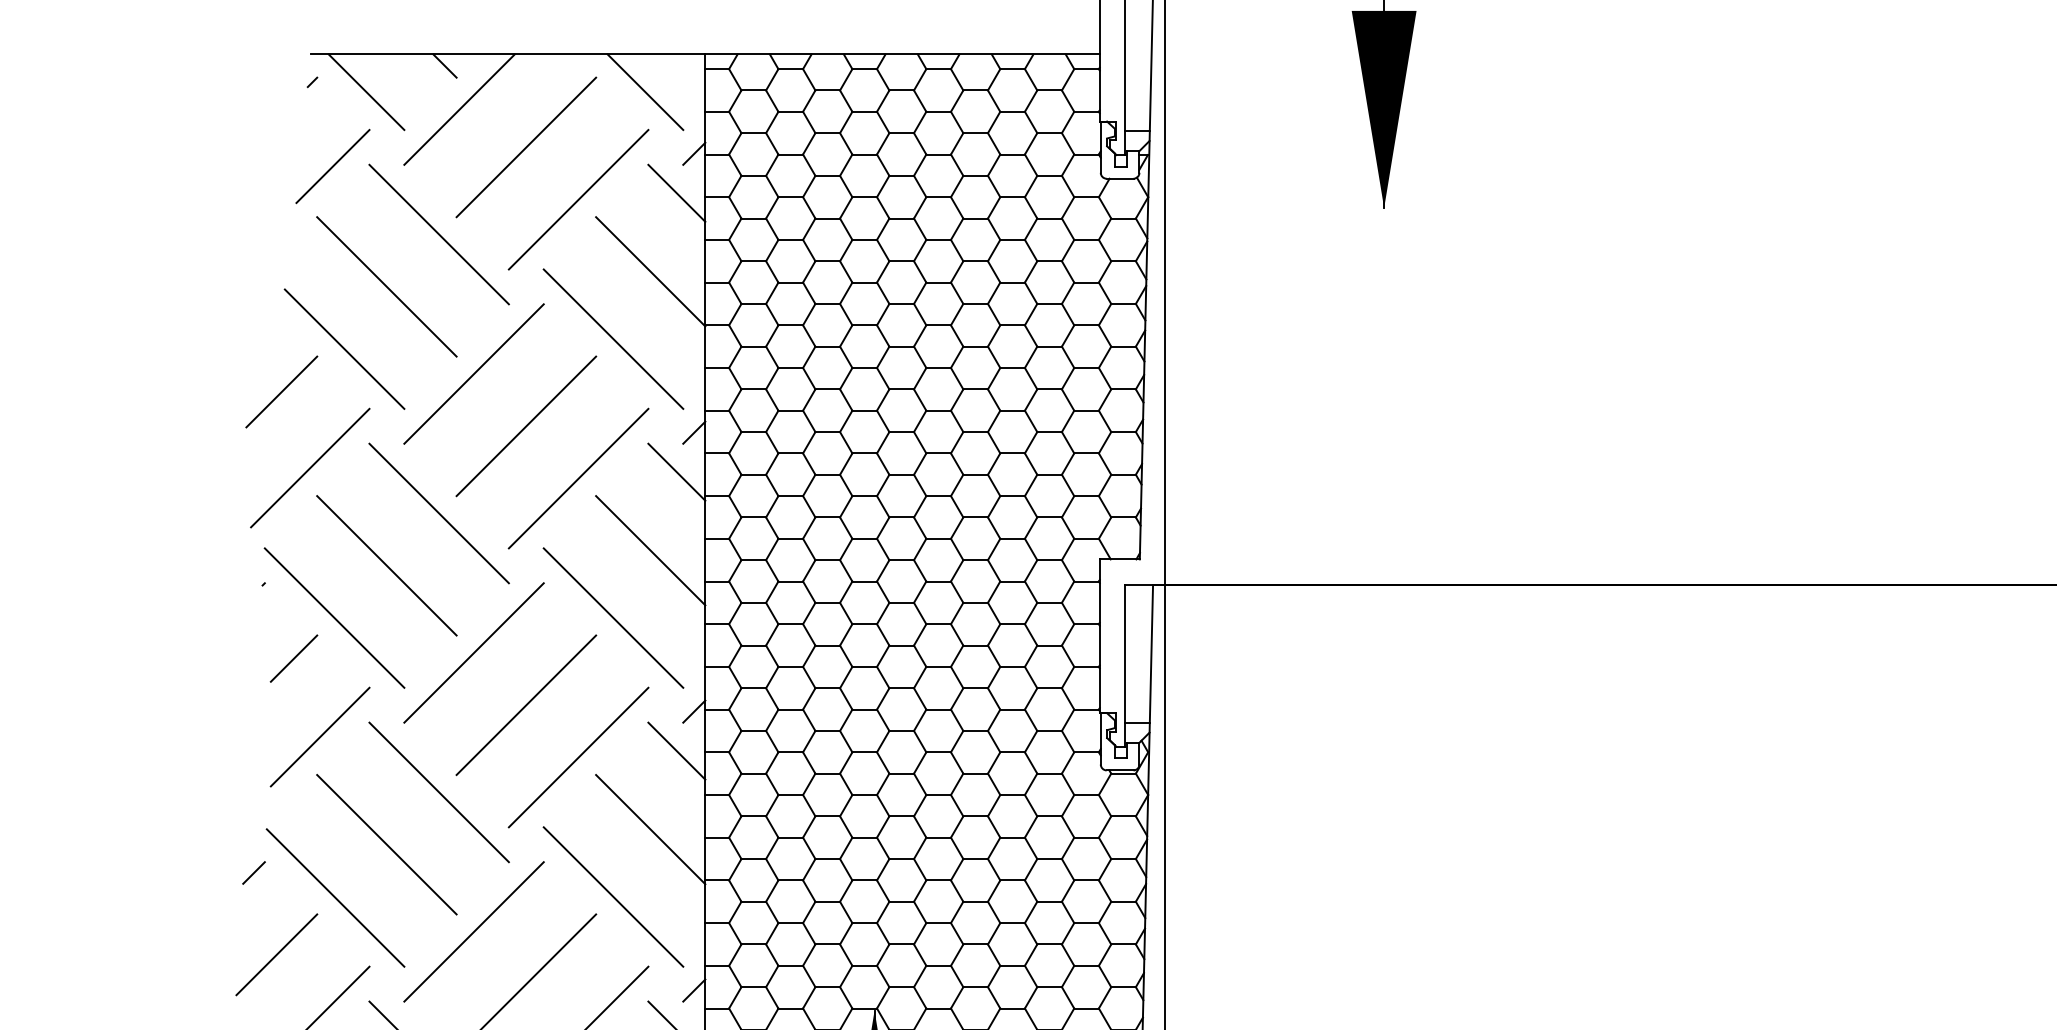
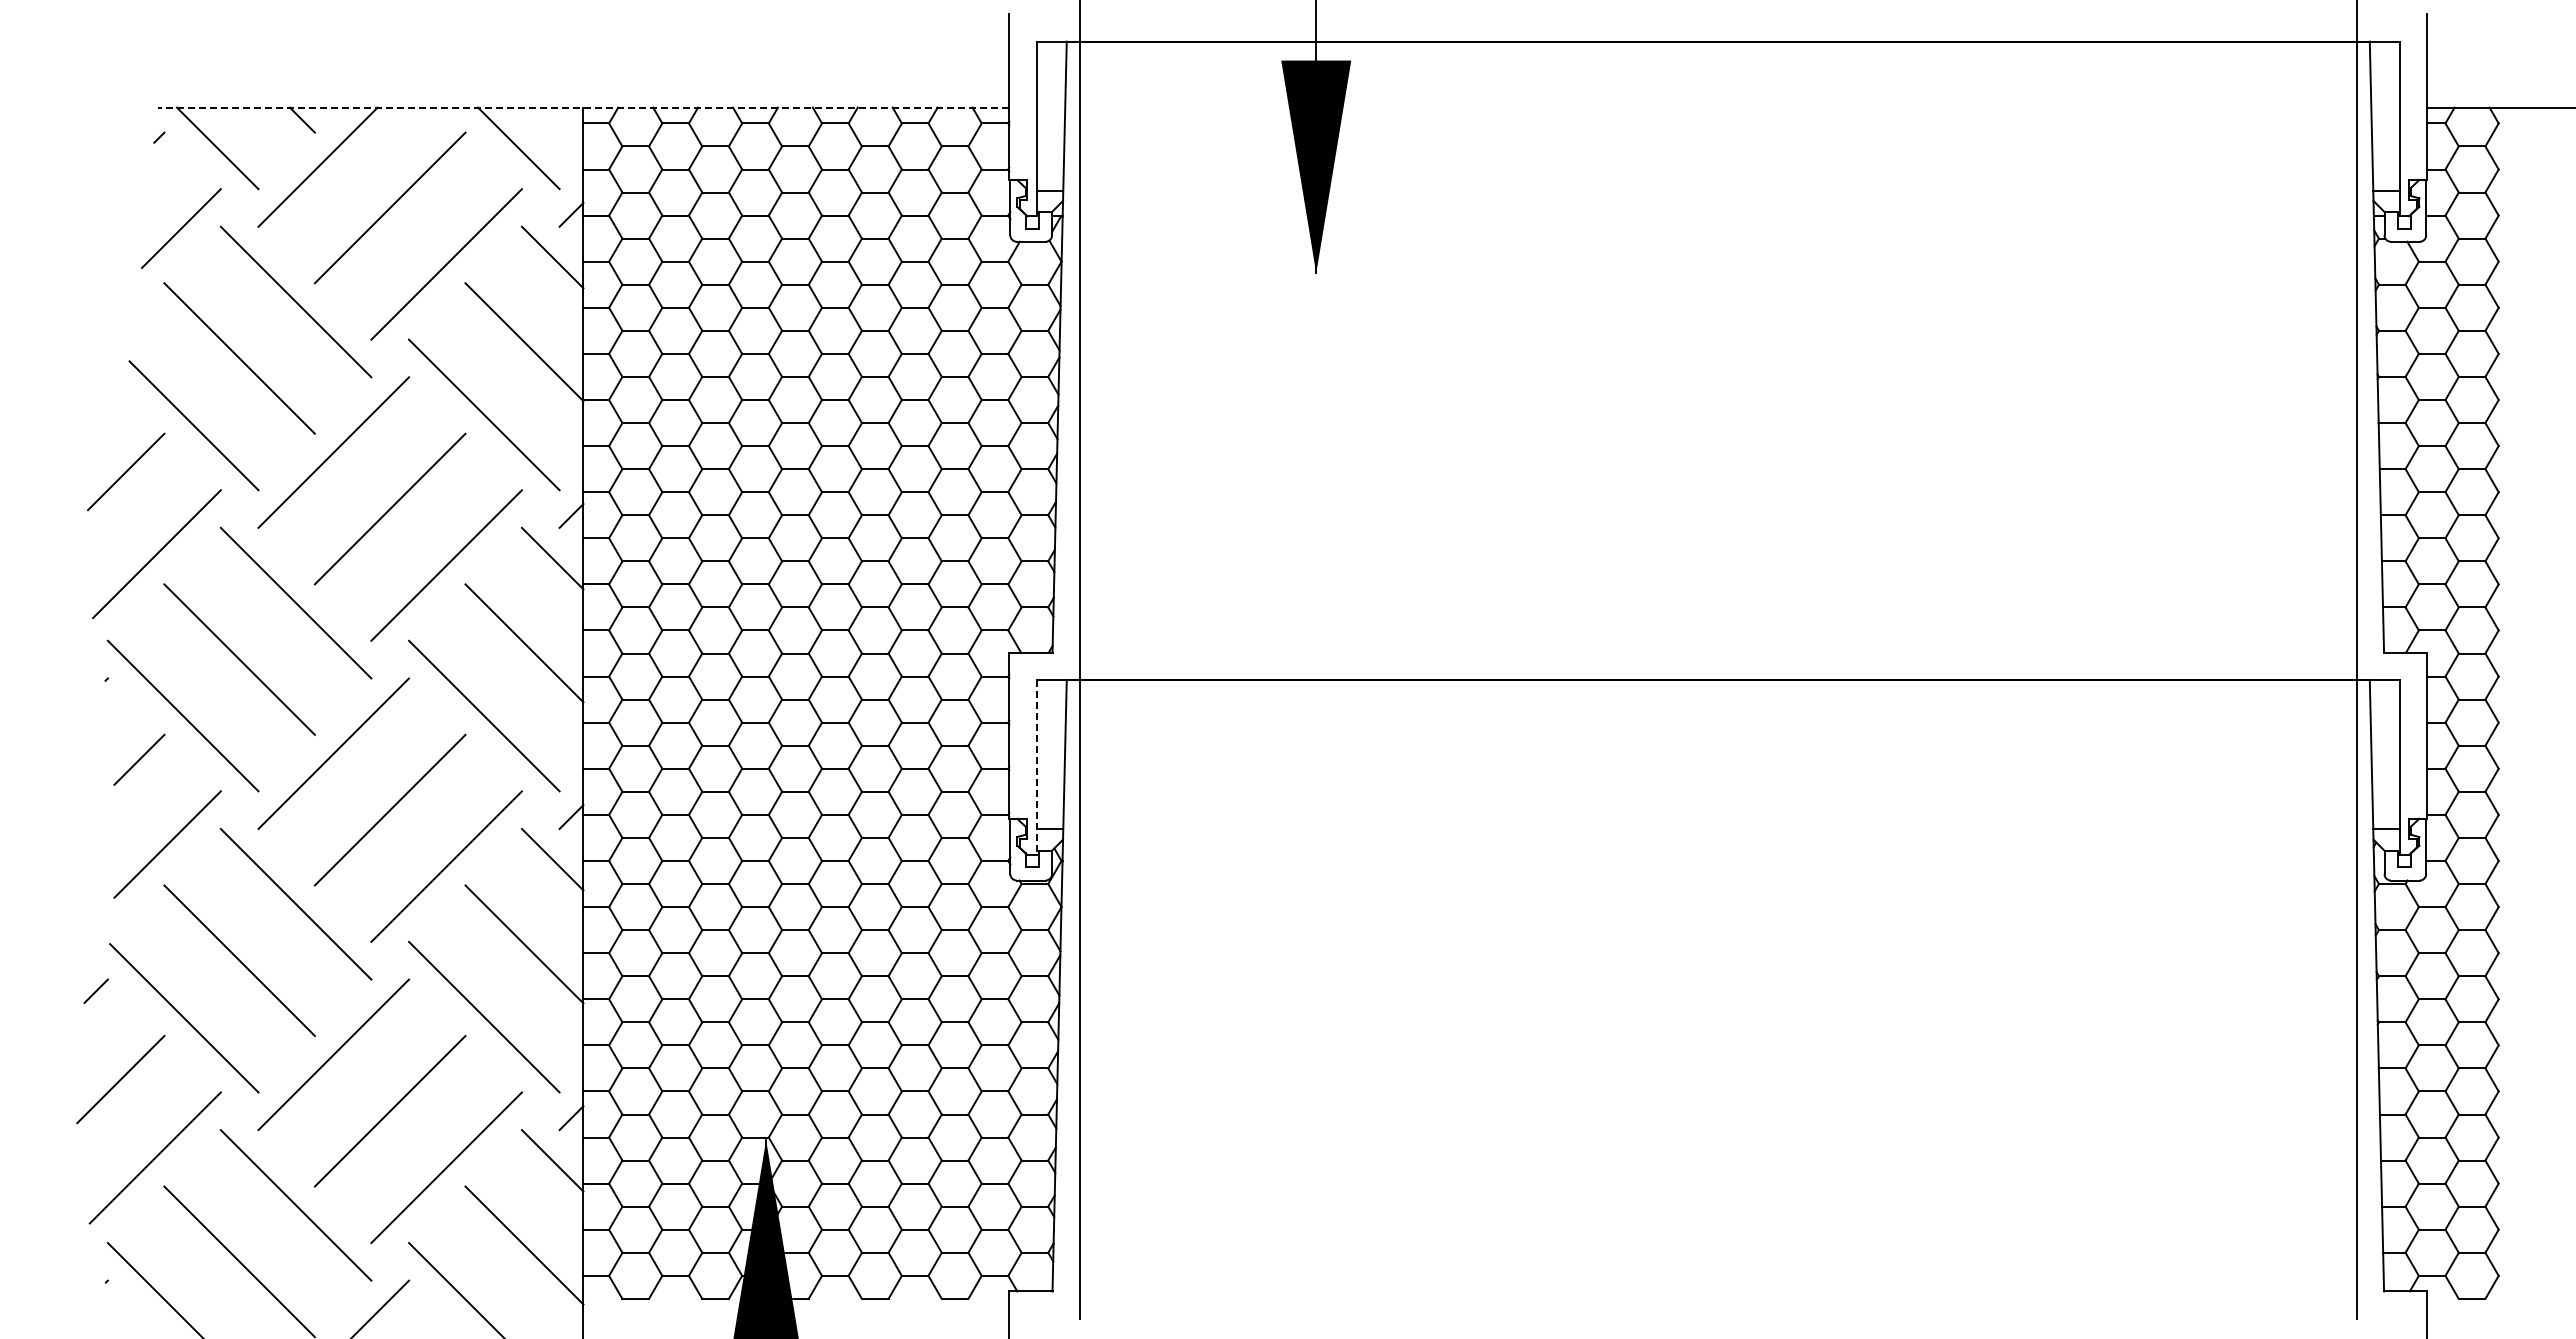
line: (705, 54) -> (583, 107), solid -> dashed
line: (1125, 666) -> (1036, 768), solid -> dashed

